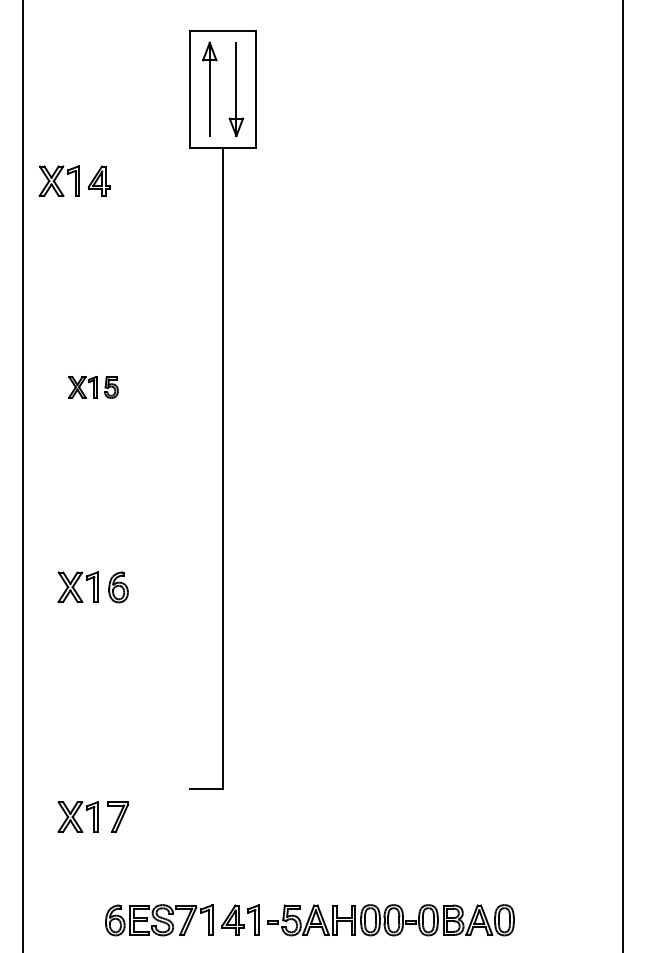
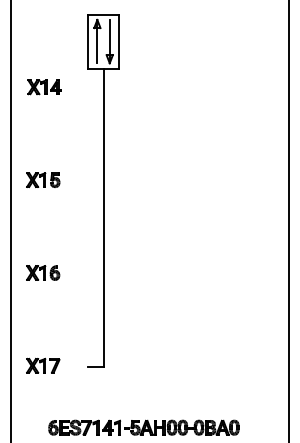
part: (74, 181) -> (44, 87), moved
part: (93, 386) -> (43, 179), size x1.43
part: (93, 816) -> (43, 365), moved

